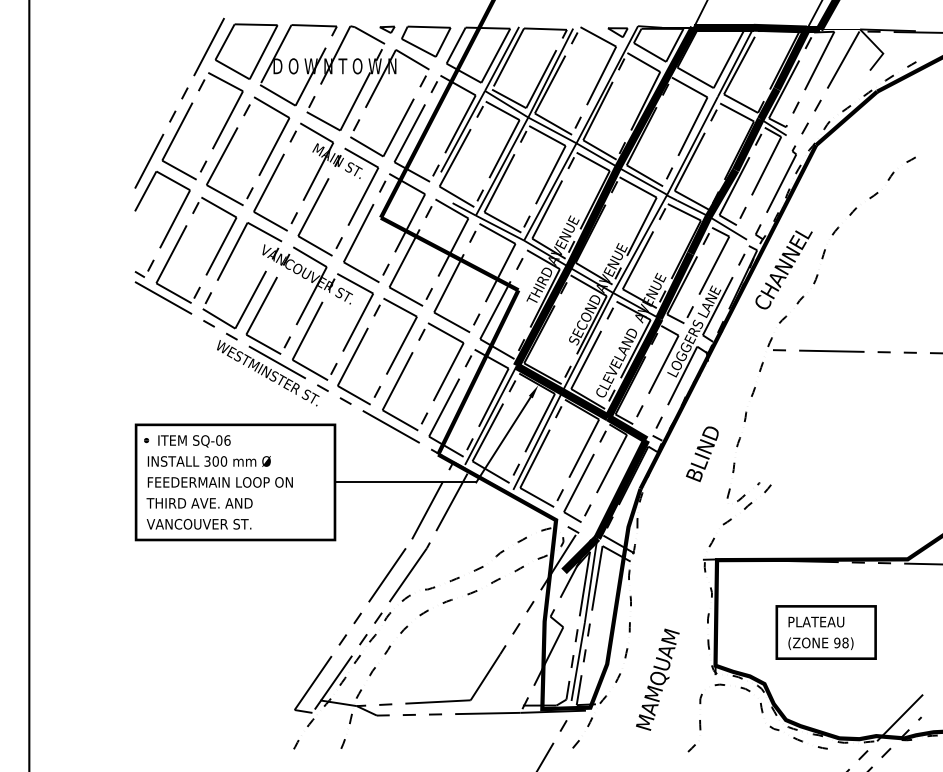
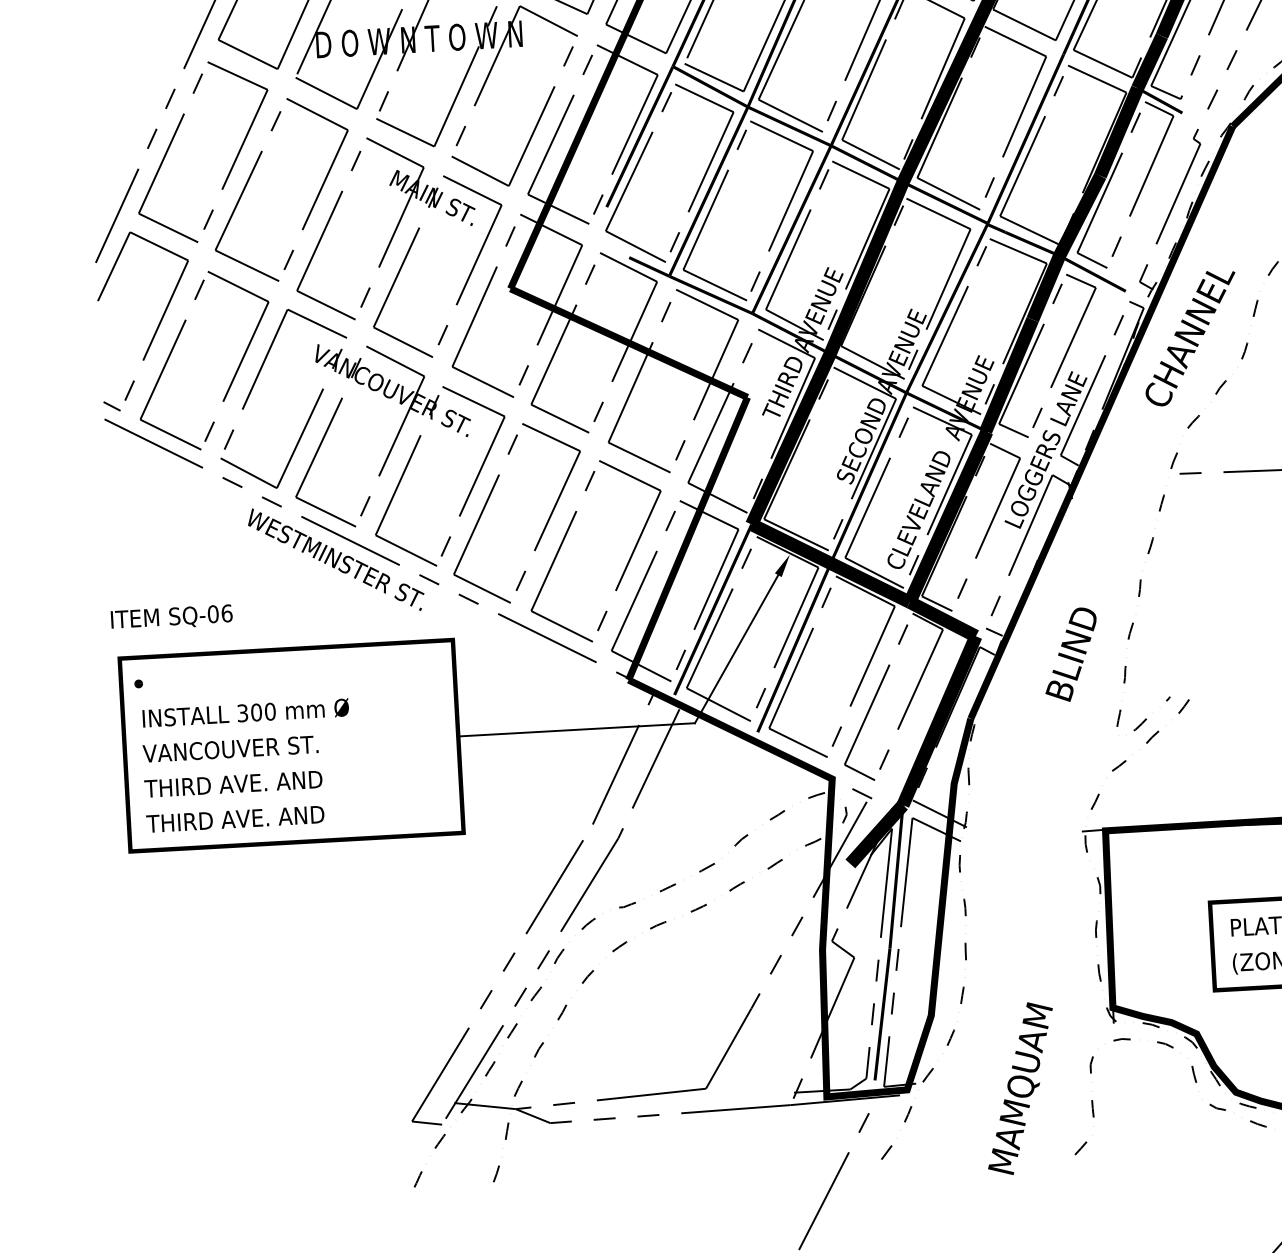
text: (194, 441) -> (171, 618), moved
text: (219, 482) -> (264, 747), FEEDERMAIN LOOP ON -> VANCOUVER ST.
text: (199, 523) -> (235, 817), VANCOUVER ST. -> THIRD AVE. AND
text: (657, 679) -> (1019, 1088), moved

